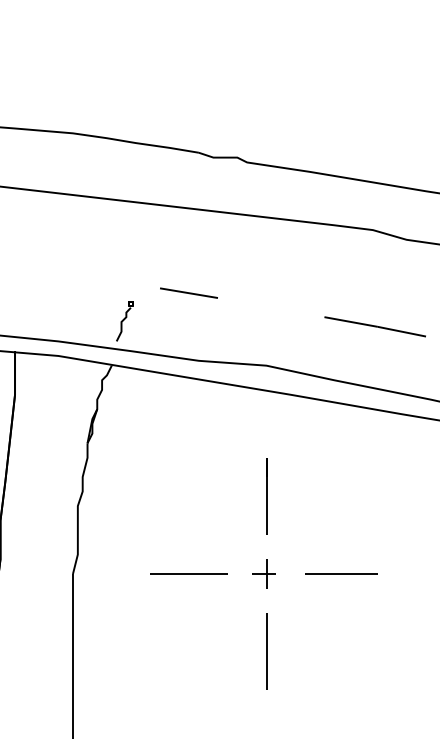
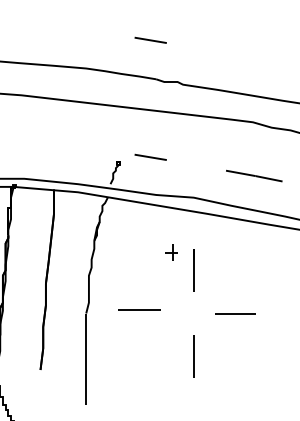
line: (188, 81) -> (150, 39), added
line: (188, 573) -> (139, 309), moved
part: (264, 573) -> (171, 252), moved

